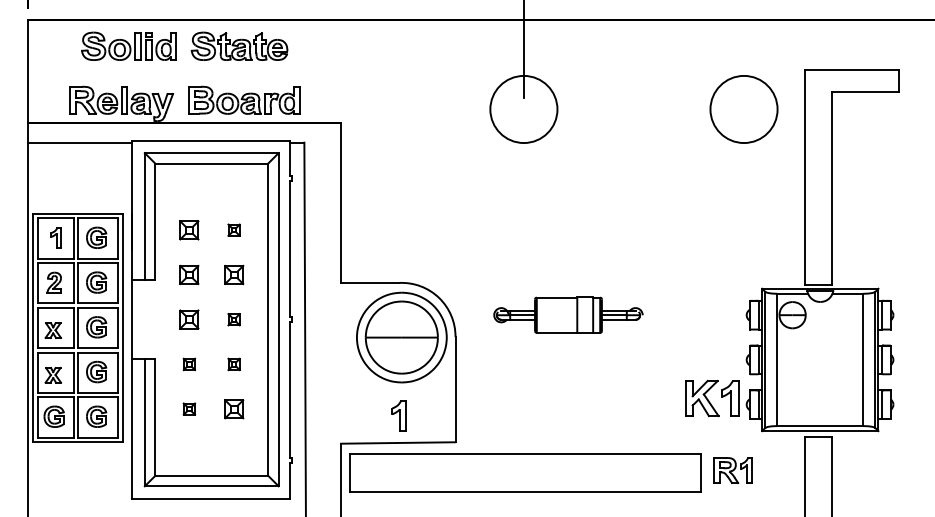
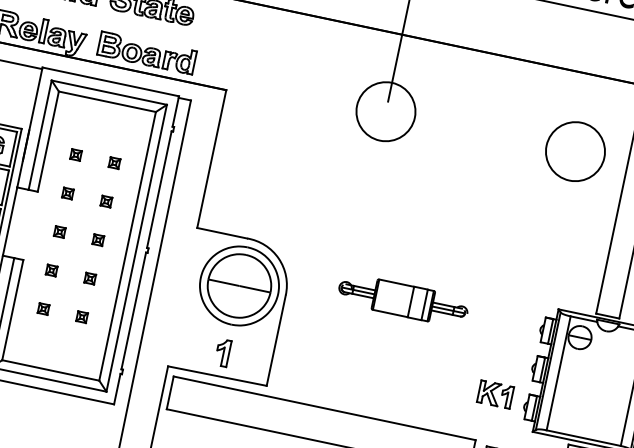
part: (189, 229) -> (76, 154), size x0.62
part: (189, 274) -> (68, 193), size x0.62
part: (233, 274) -> (105, 201), size x0.62
part: (568, 314) -> (403, 299), moved
part: (189, 319) -> (59, 231), size x0.62
part: (711, 397) -> (495, 393), size x0.71
part: (233, 408) -> (81, 316), size x0.62

